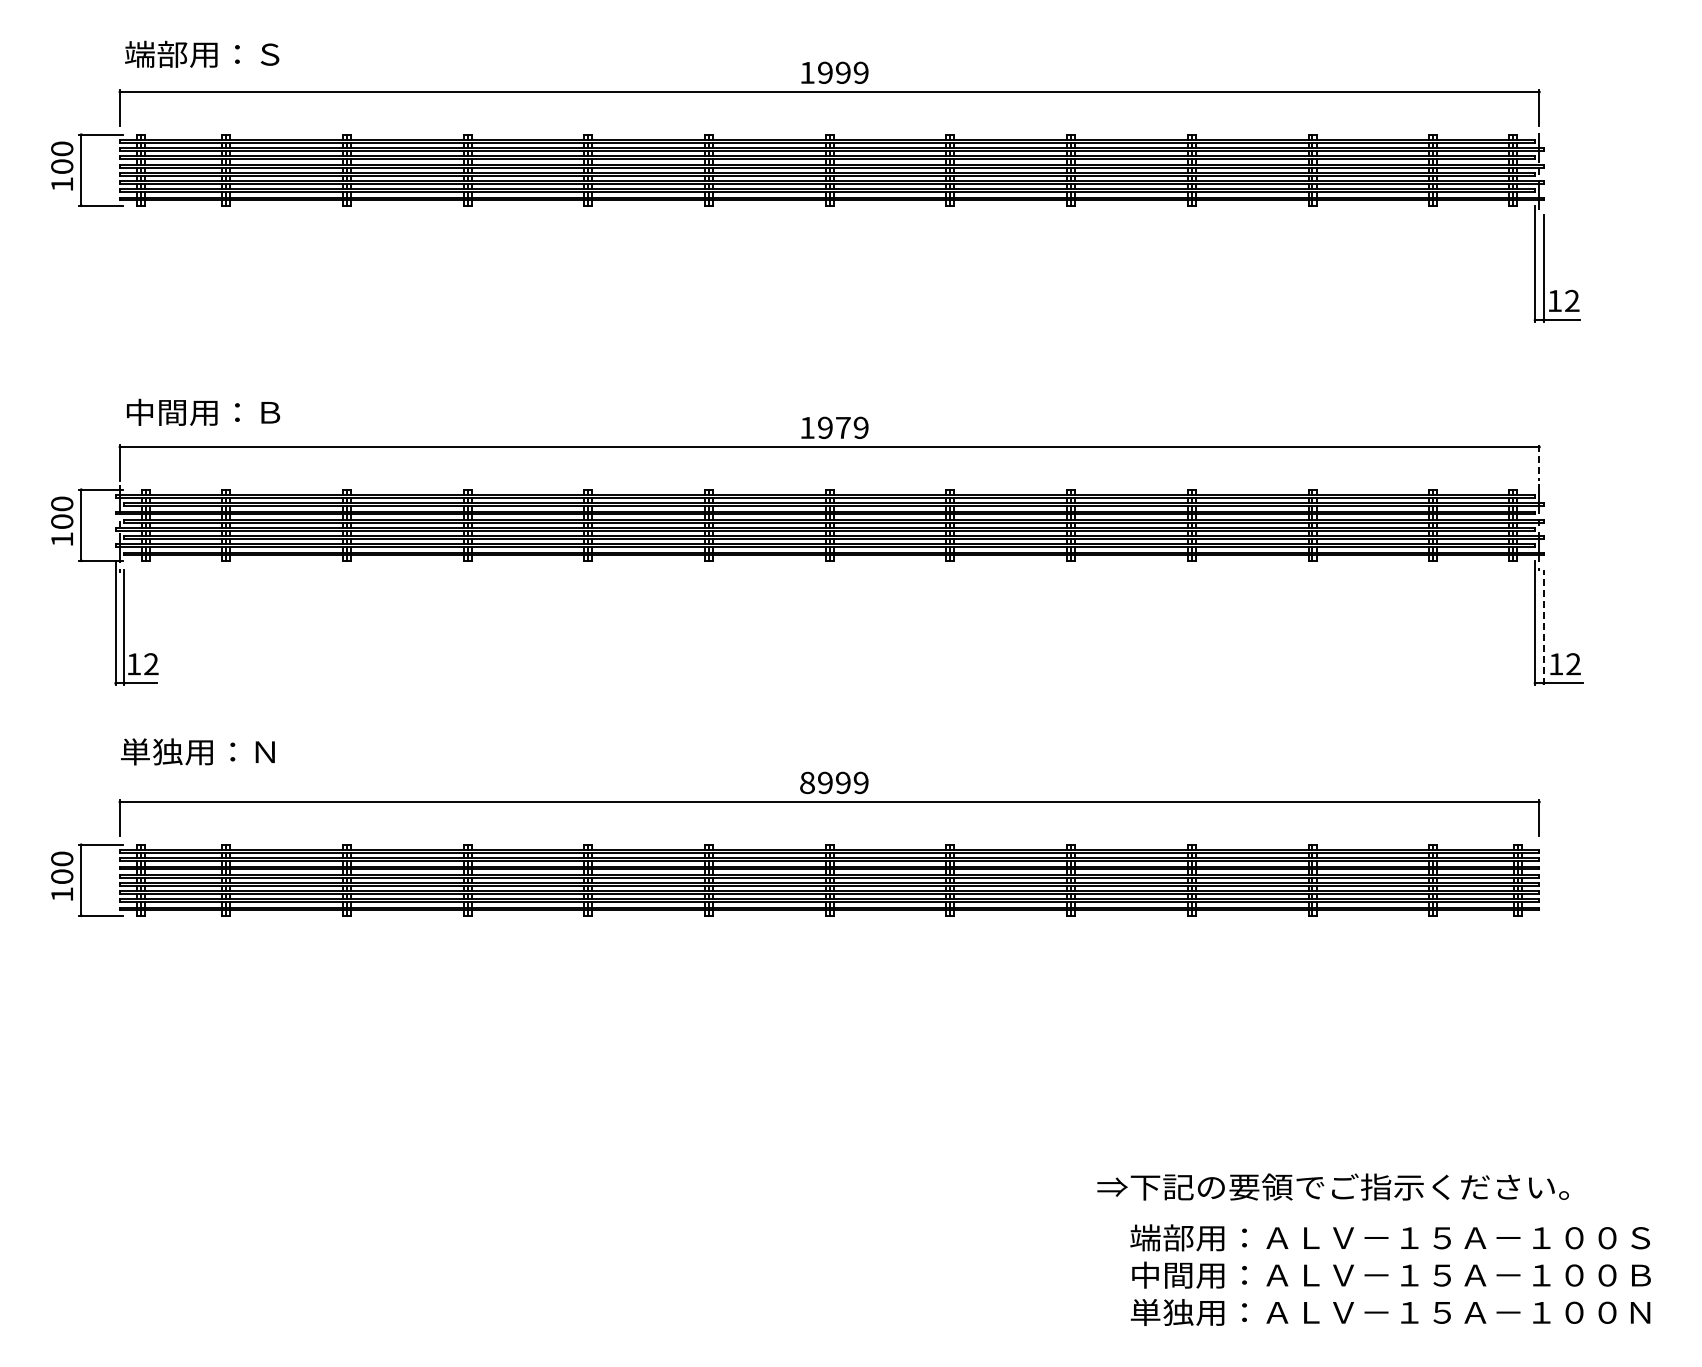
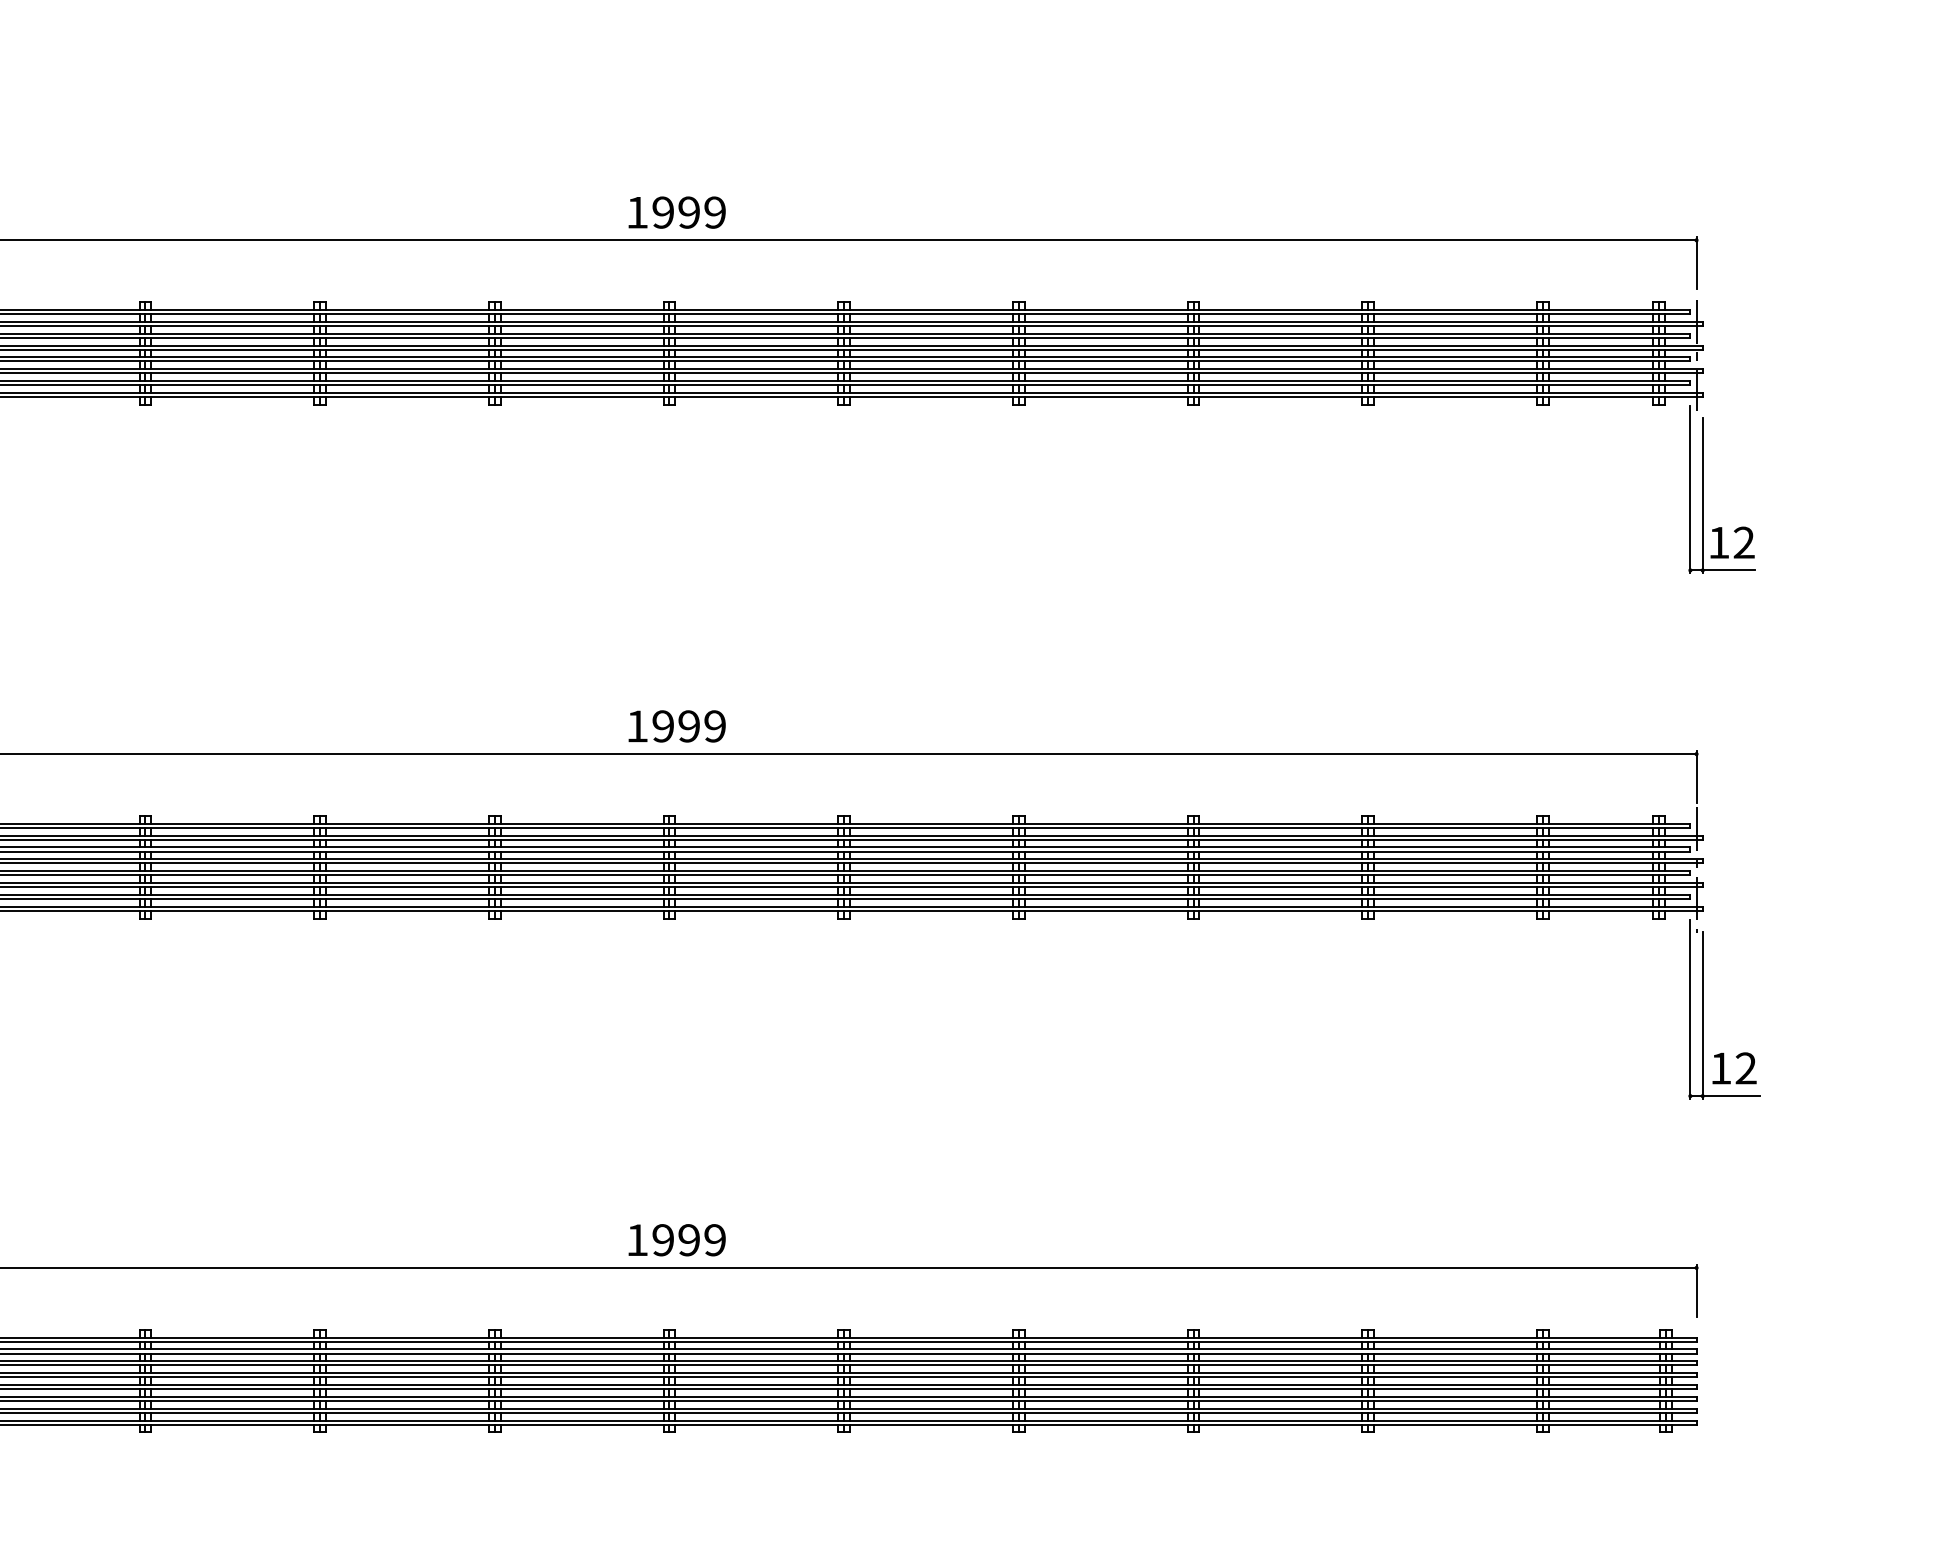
text: (843, 427) -> (689, 725), 1979 -> 1999
line: (1539, 462) -> (1696, 776), dashed -> solid
line: (1543, 627) -> (1702, 1015), dashed -> solid
text: (807, 782) -> (637, 1239), 8999 -> 1999

